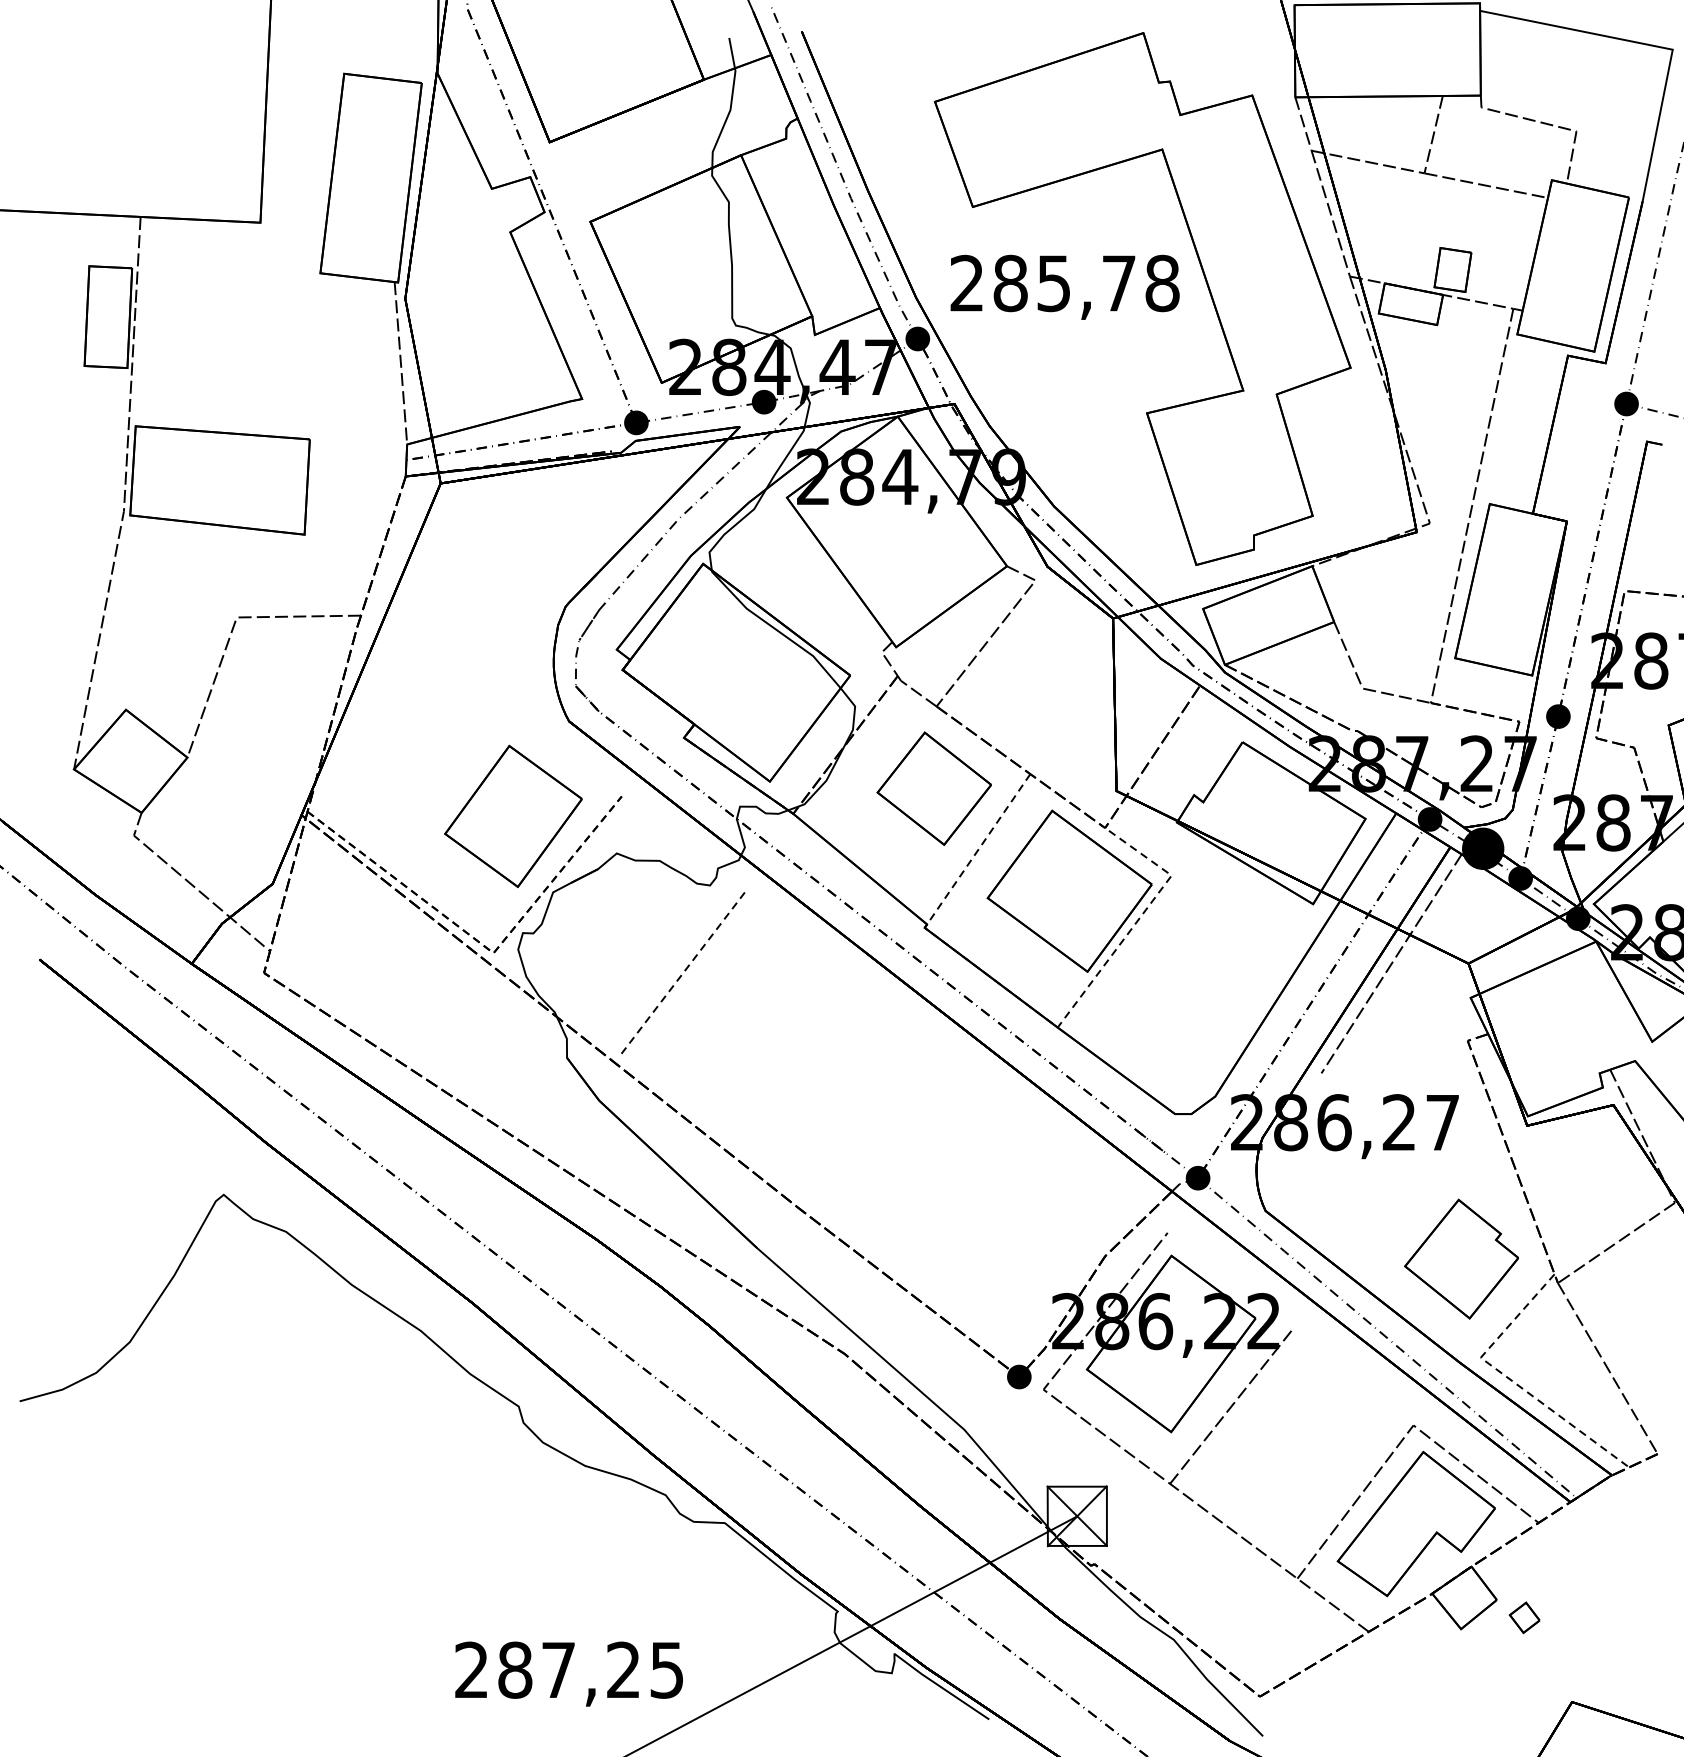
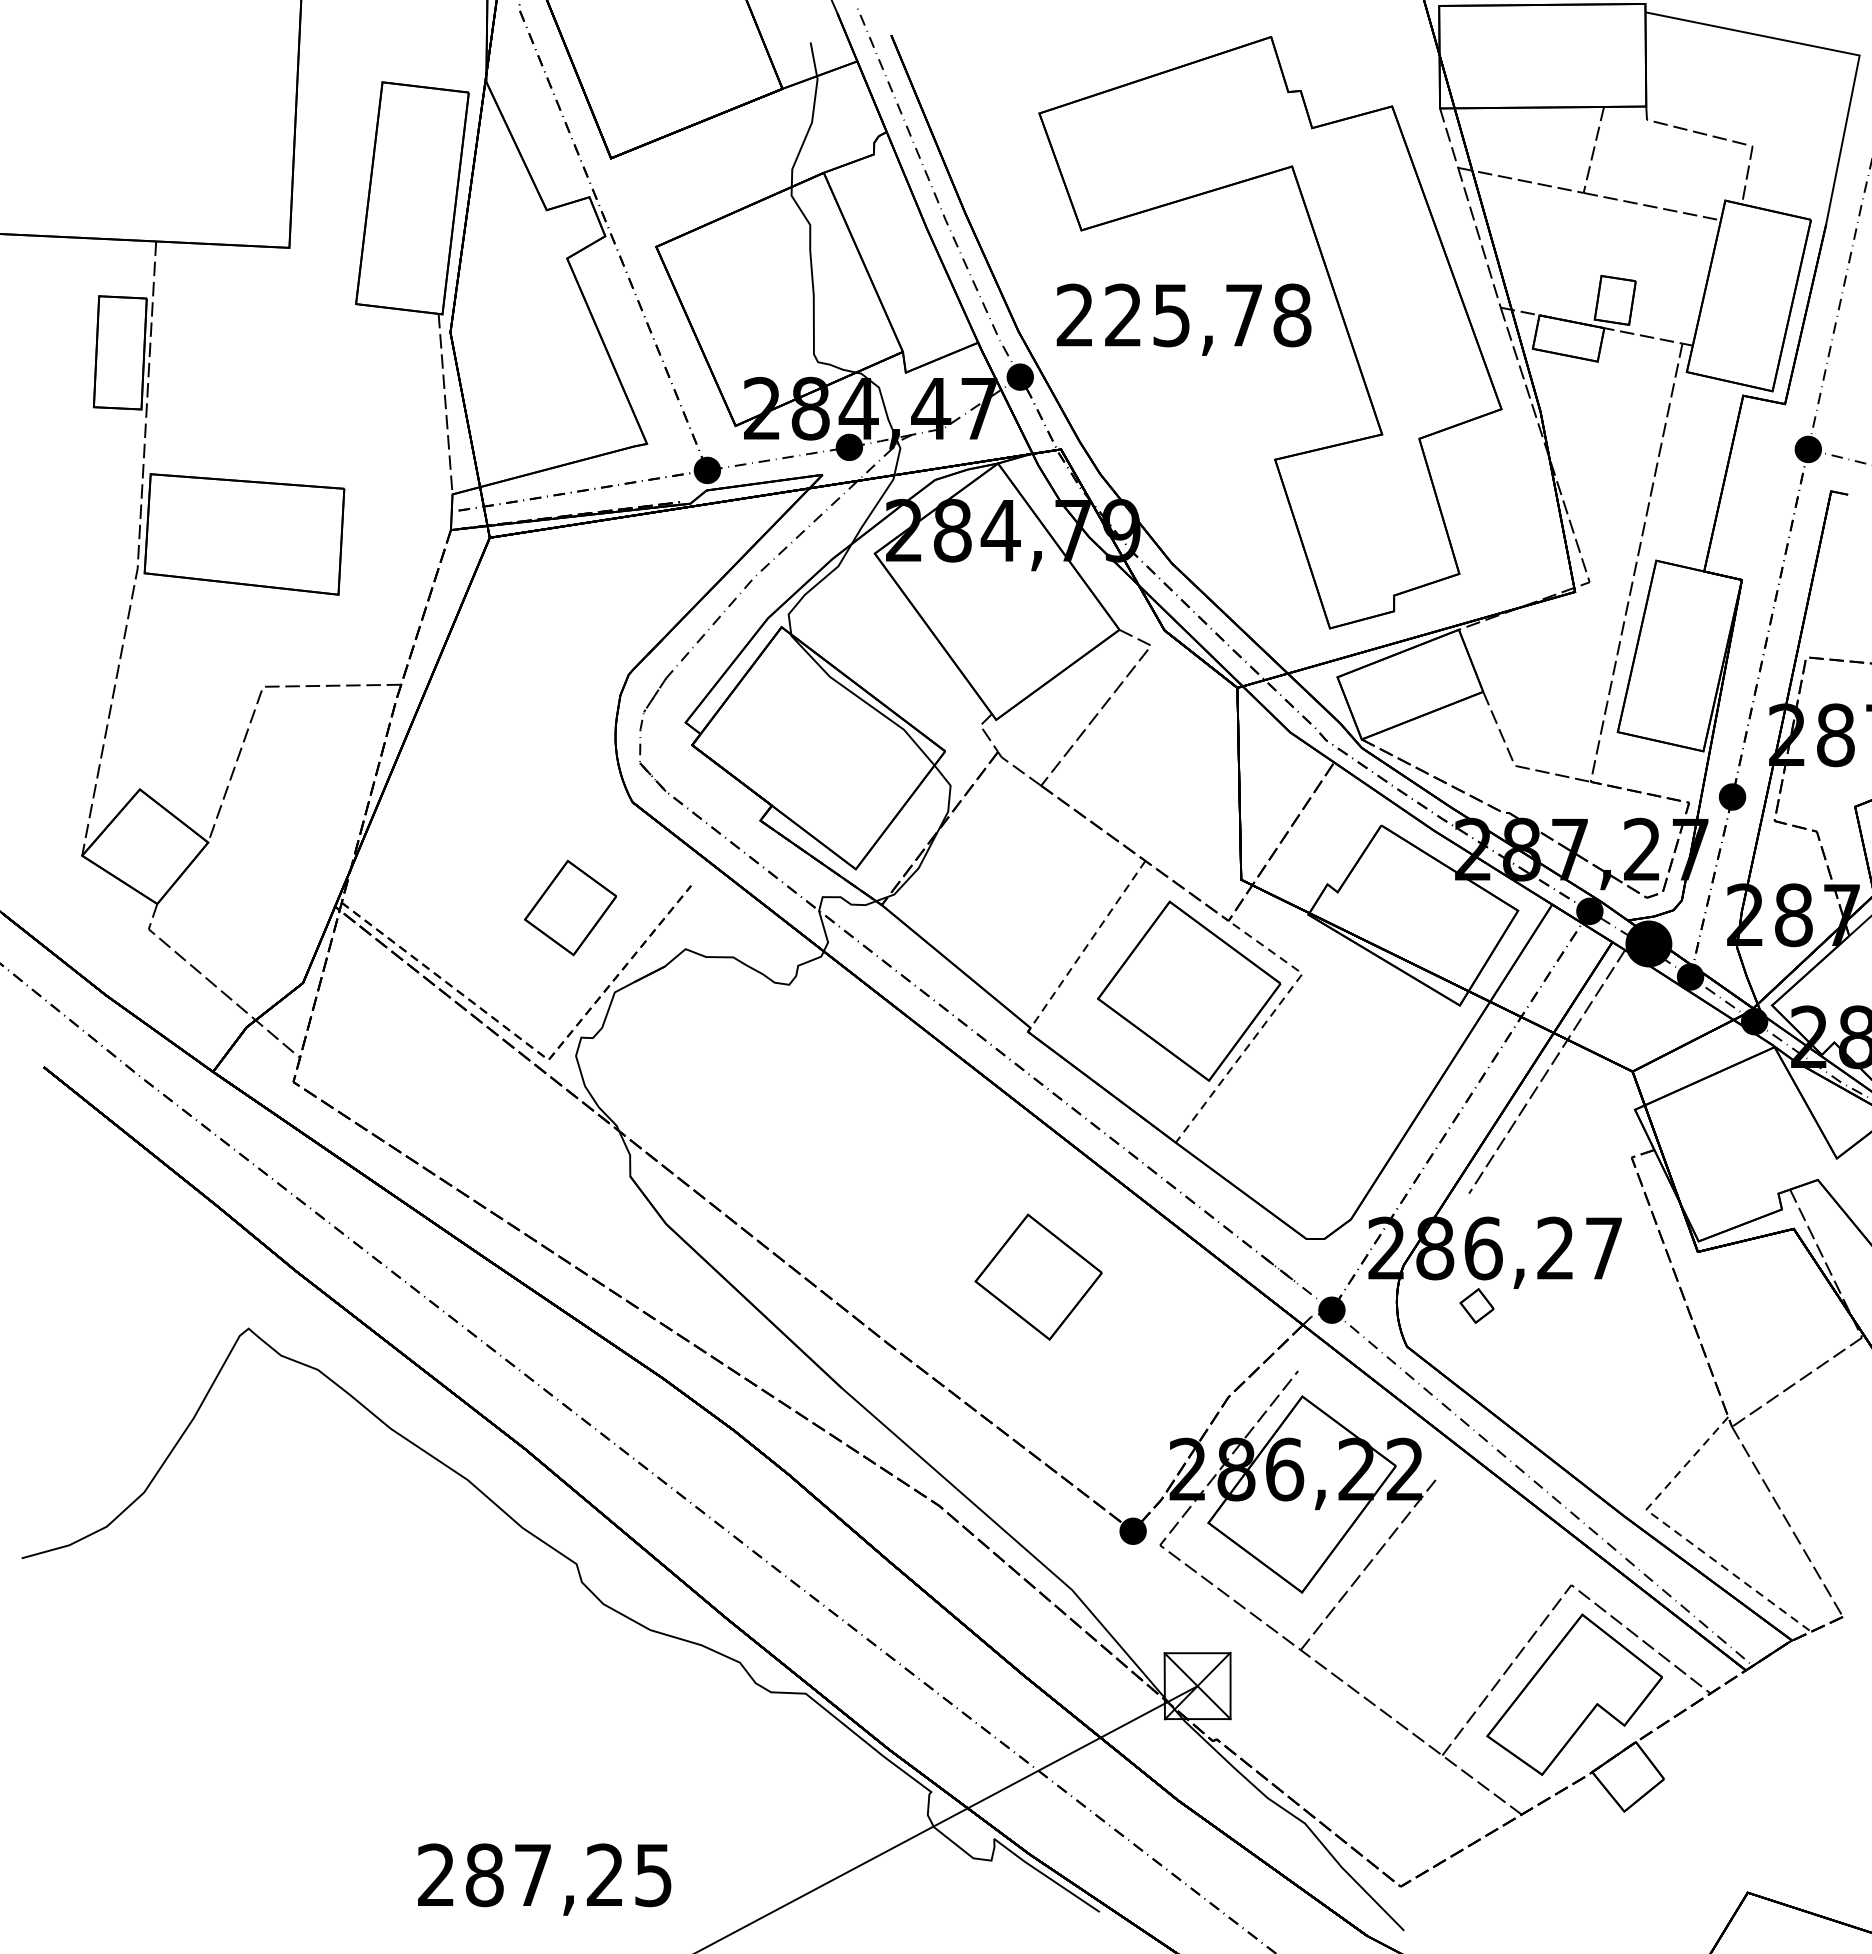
text: (1010, 283) -> (1123, 315), 285,78 -> 225,78
part: (934, 788) -> (1038, 1276), moved
part: (513, 815) -> (570, 907), size x0.6
line: (685, 971) -> (761, 1080), removed
part: (1461, 1259) -> (1624, 1400), removed
part: (1524, 1617) -> (1476, 1305), moved
text: (569, 1674) -> (544, 1879), moved

